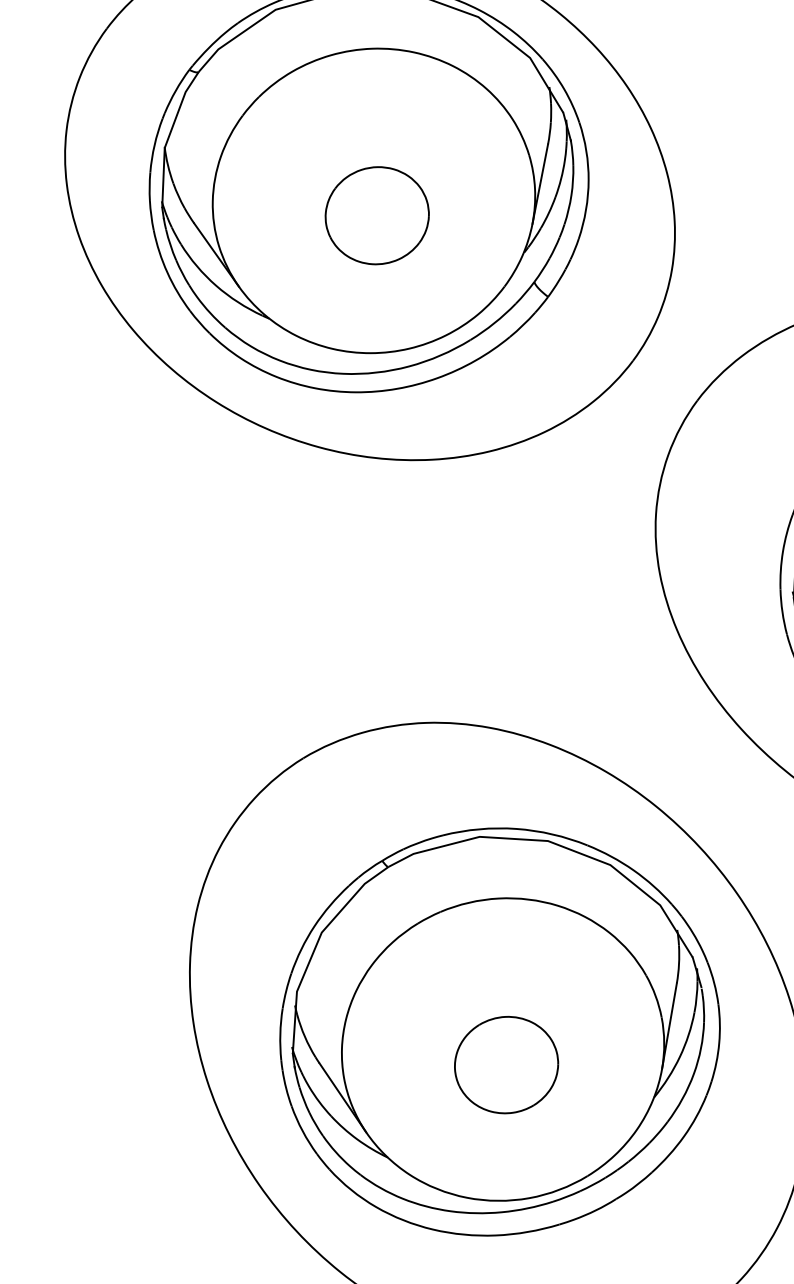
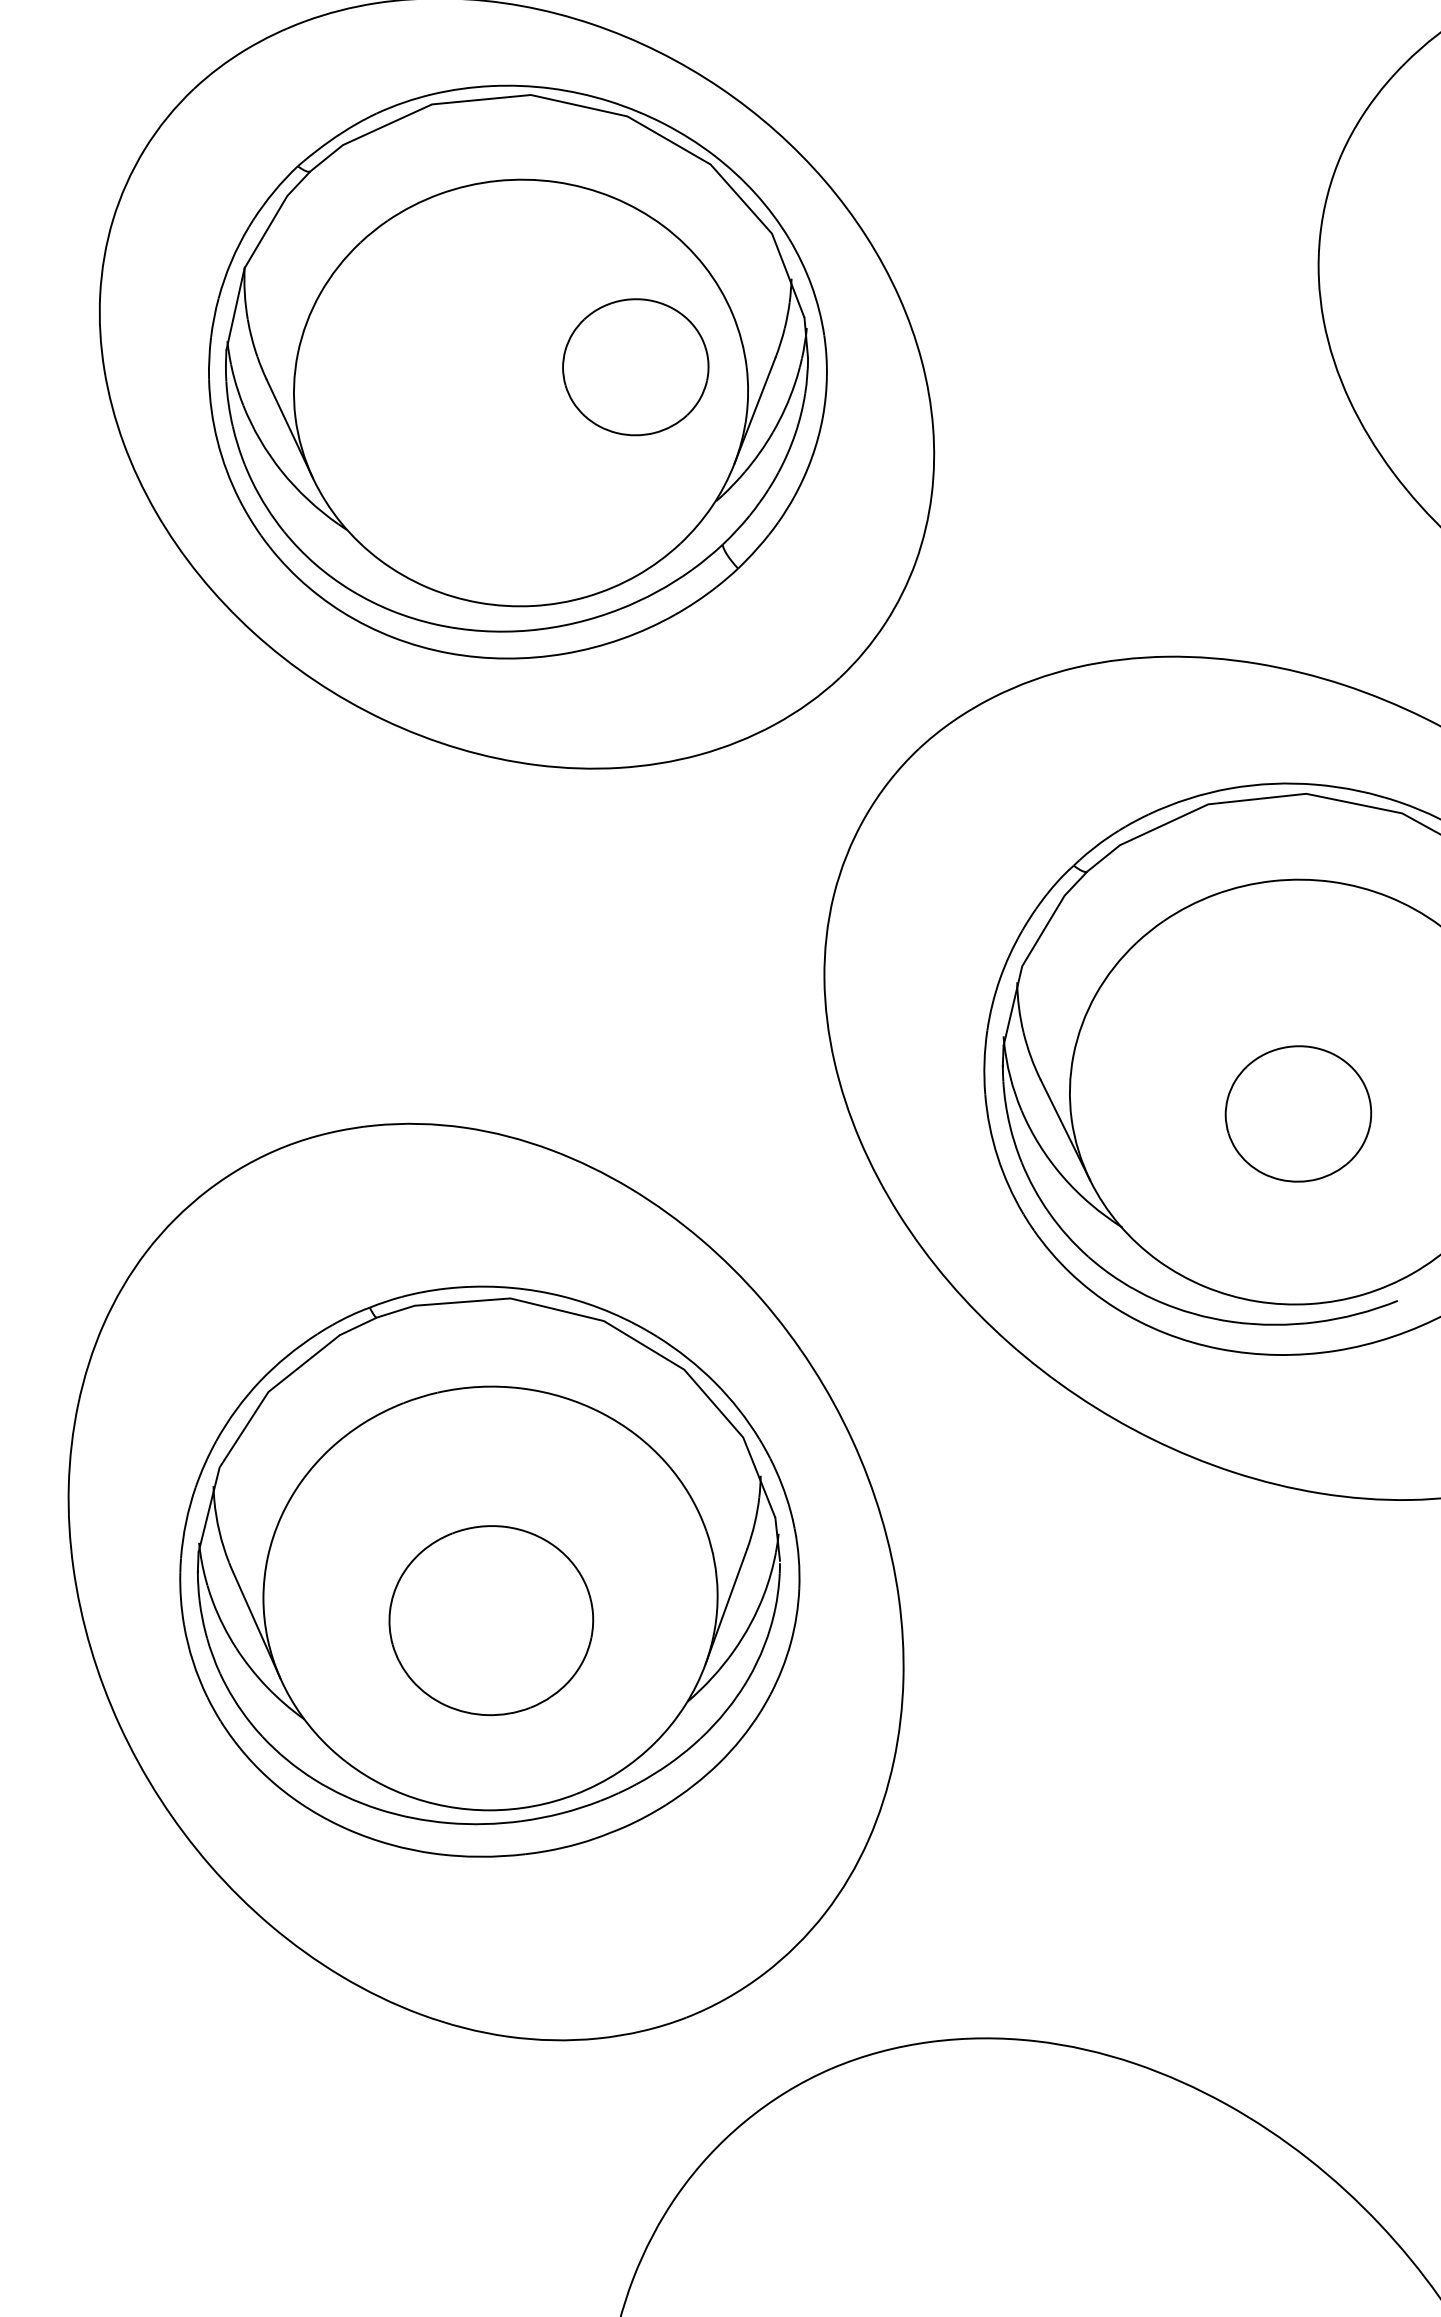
part: (377, 215) -> (635, 367), moved
part: (506, 1064) -> (491, 1620), size x1.4

